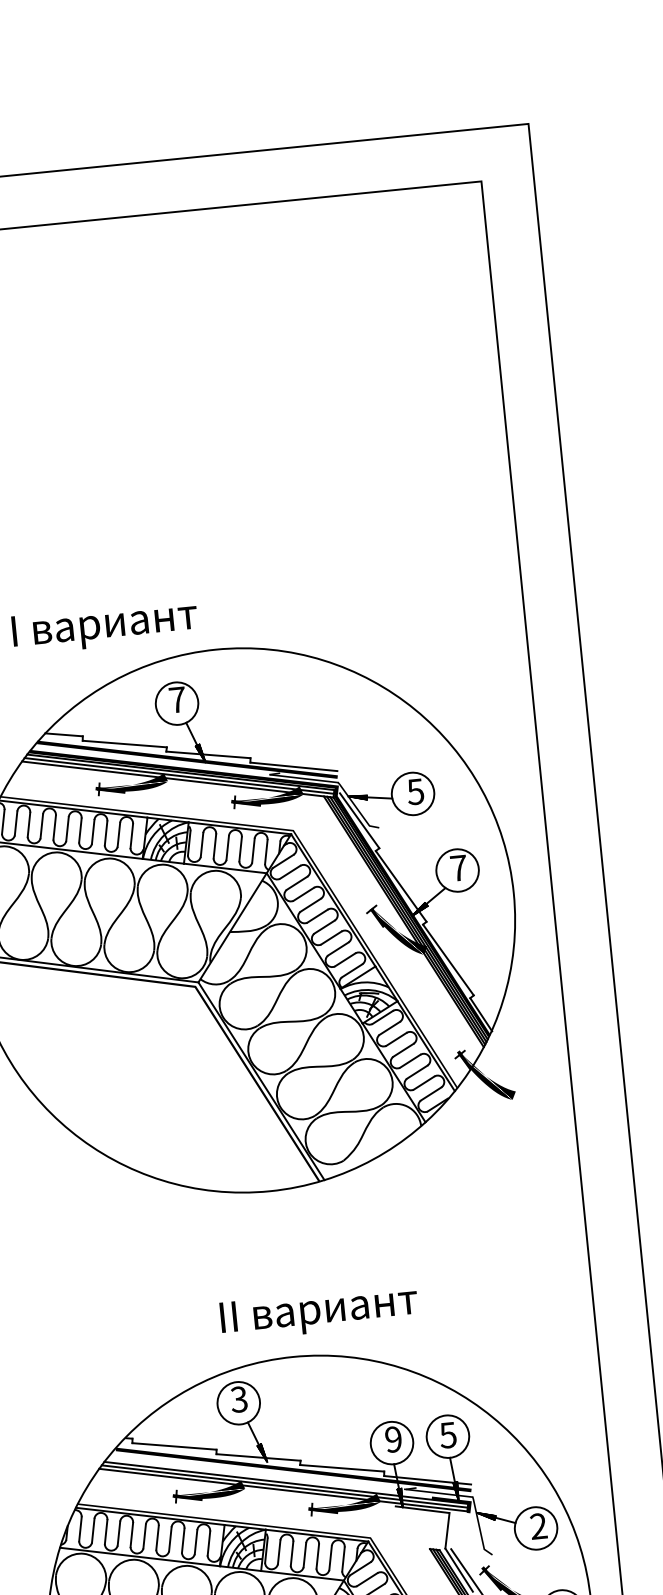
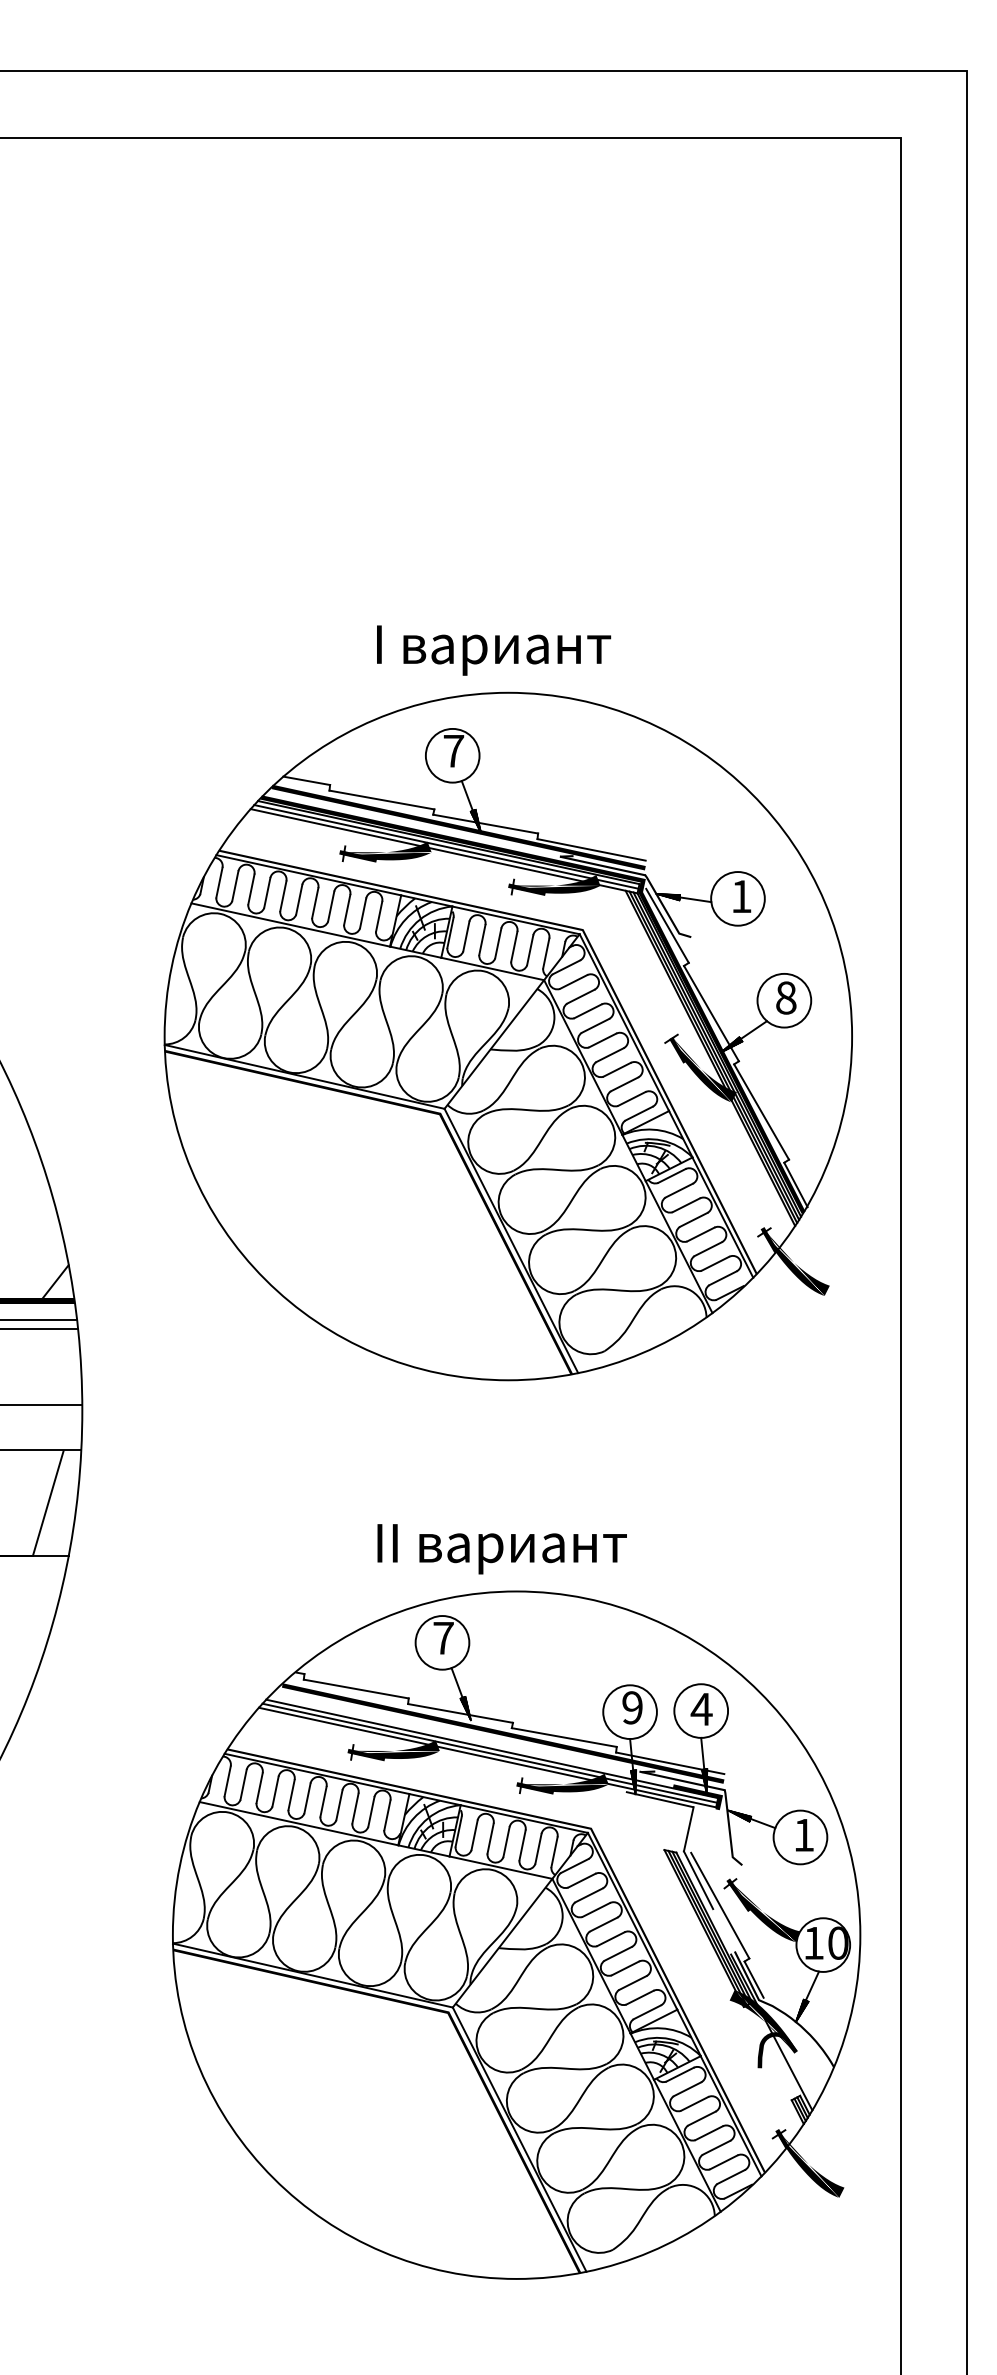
text: (105, 627) -> (494, 650), moved
text: (415, 791) -> (741, 896), 5 -> 1
text: (459, 867) -> (786, 997), 7 -> 8
text: (318, 1313) -> (501, 1549), moved
text: (239, 1398) -> (443, 1637), 3 -> 7
text: (448, 1435) -> (701, 1709), 5 -> 4
text: (539, 1525) -> (804, 1834), 2 -> 1

